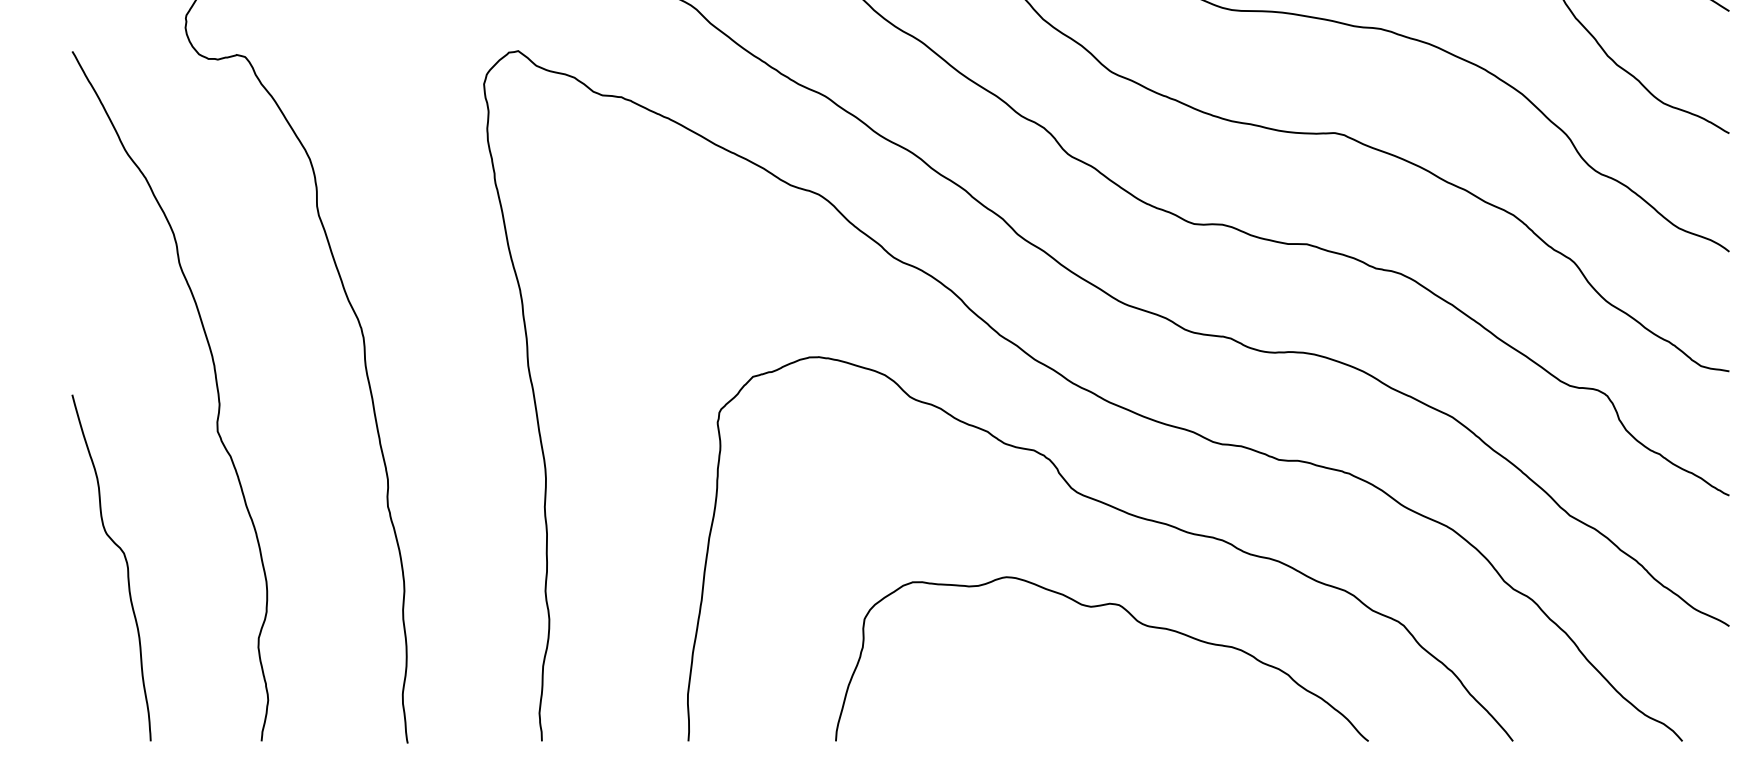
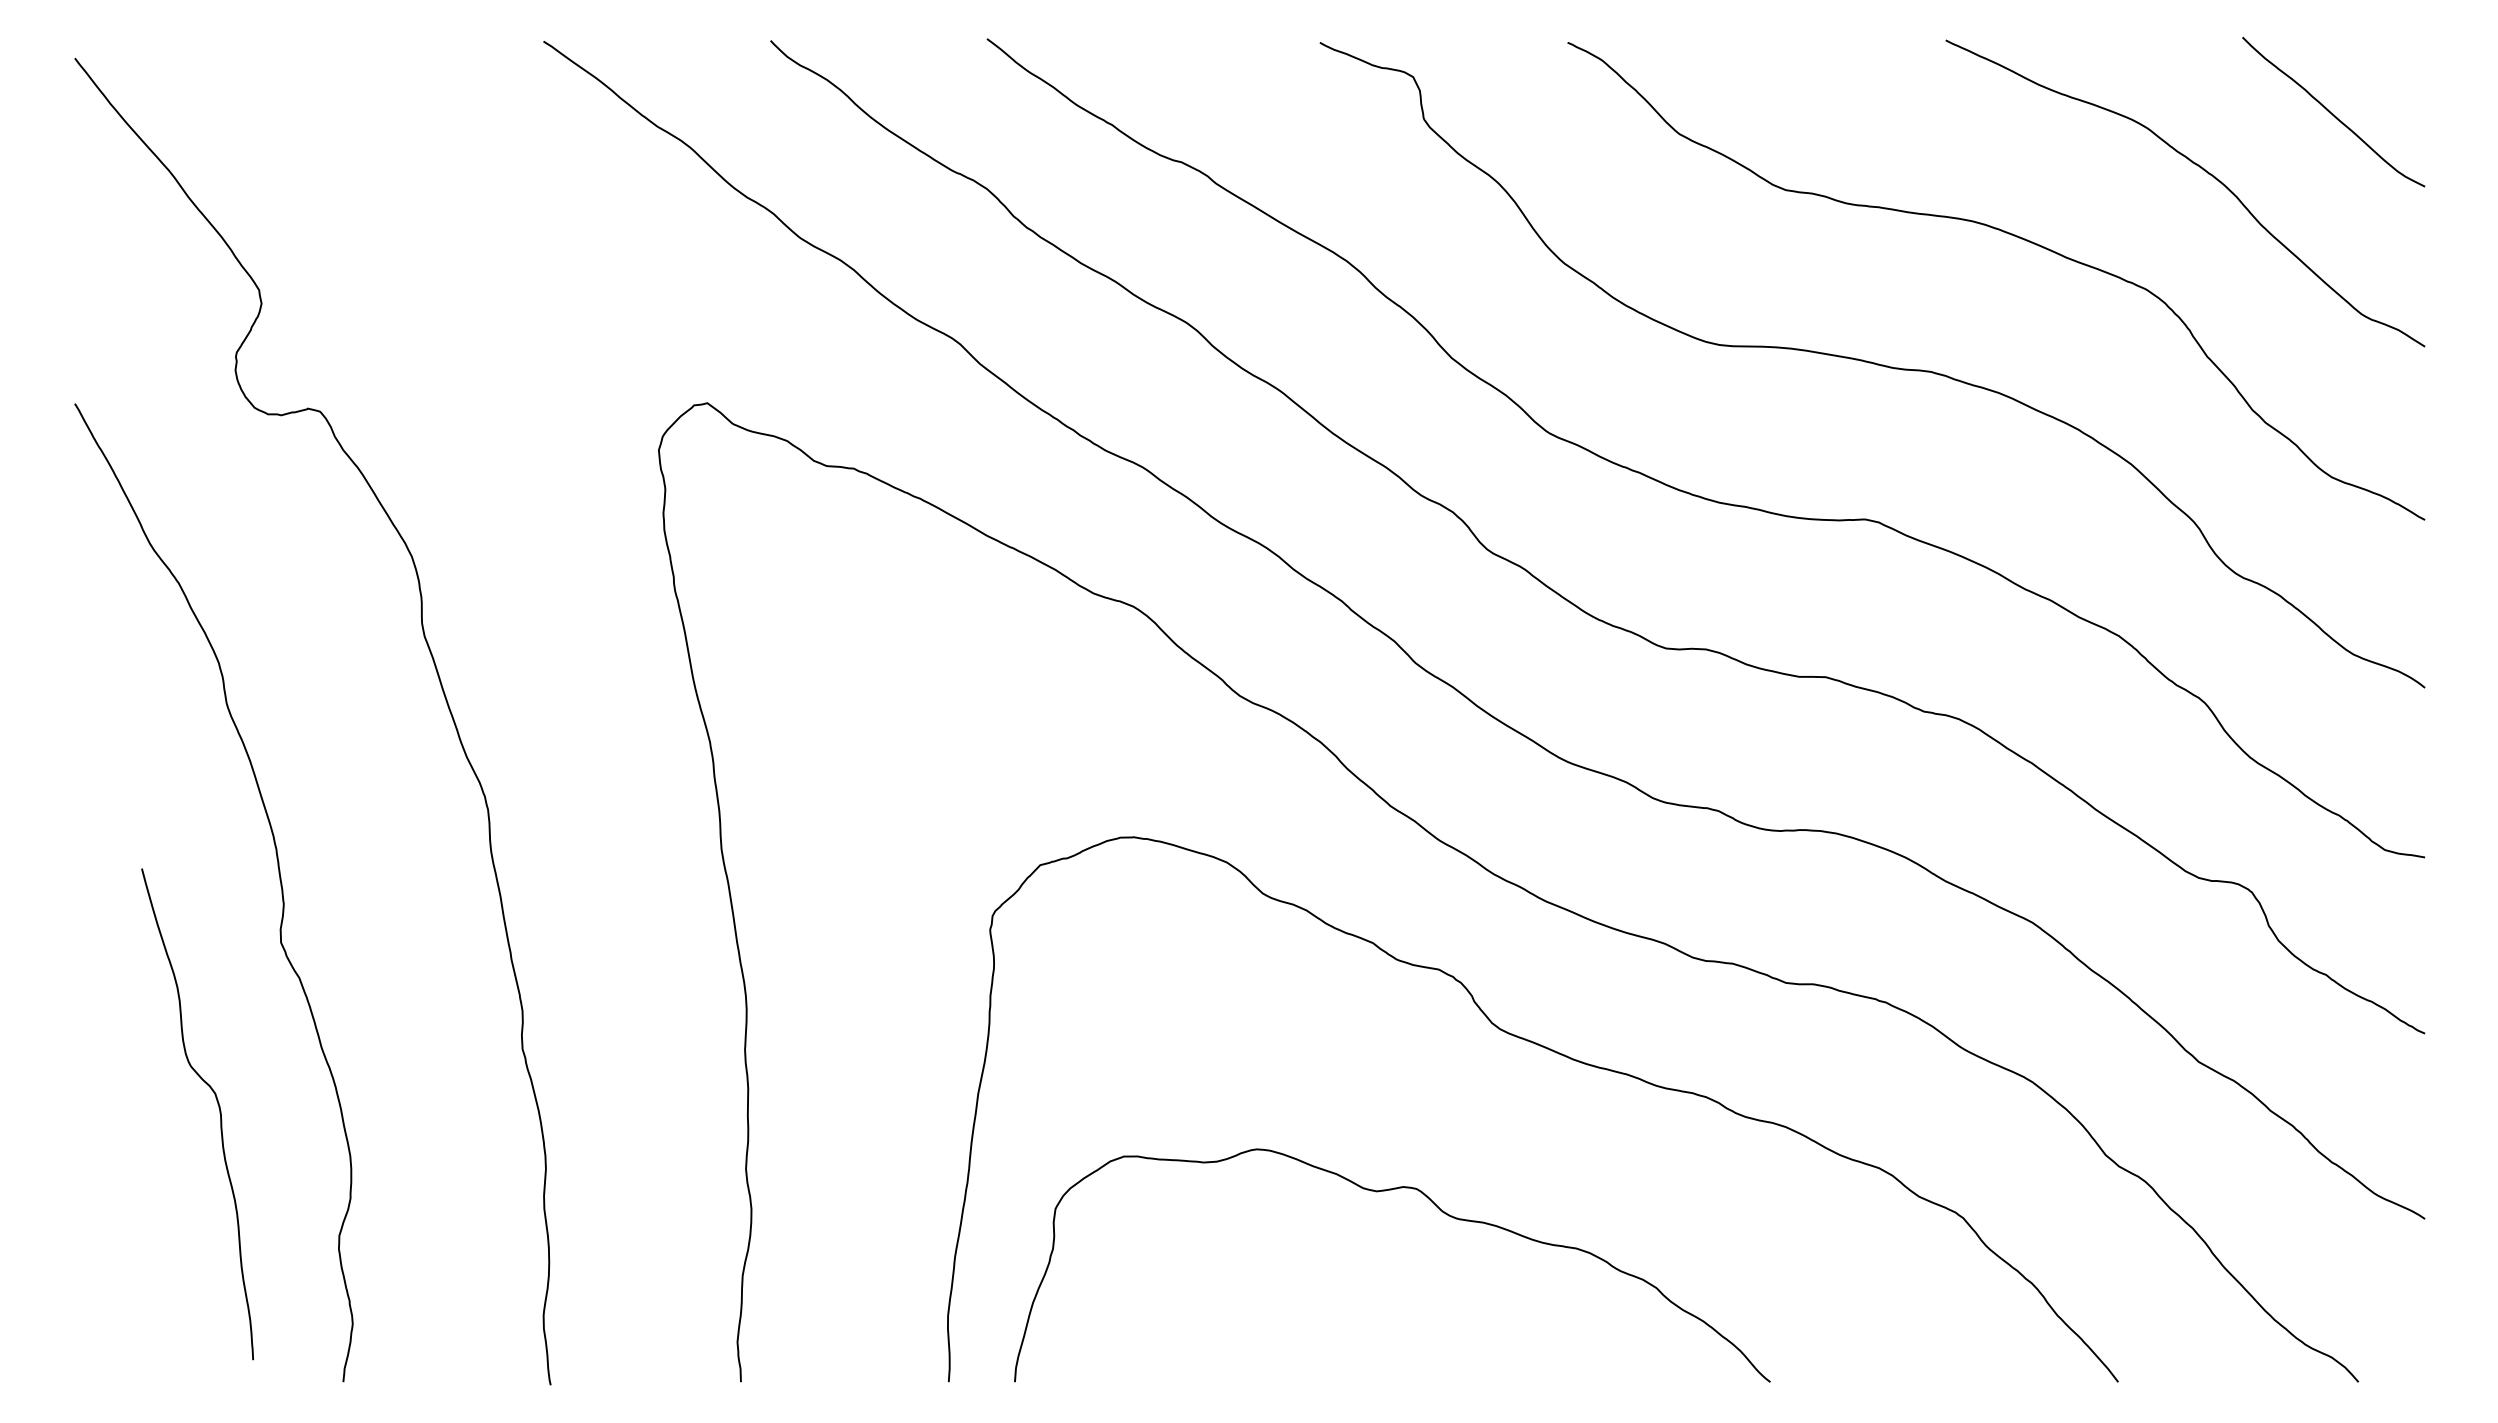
curve: (127, 567) -> (219, 1113), moved
curve: (1138, 622) -> (1443, 1213), moved

